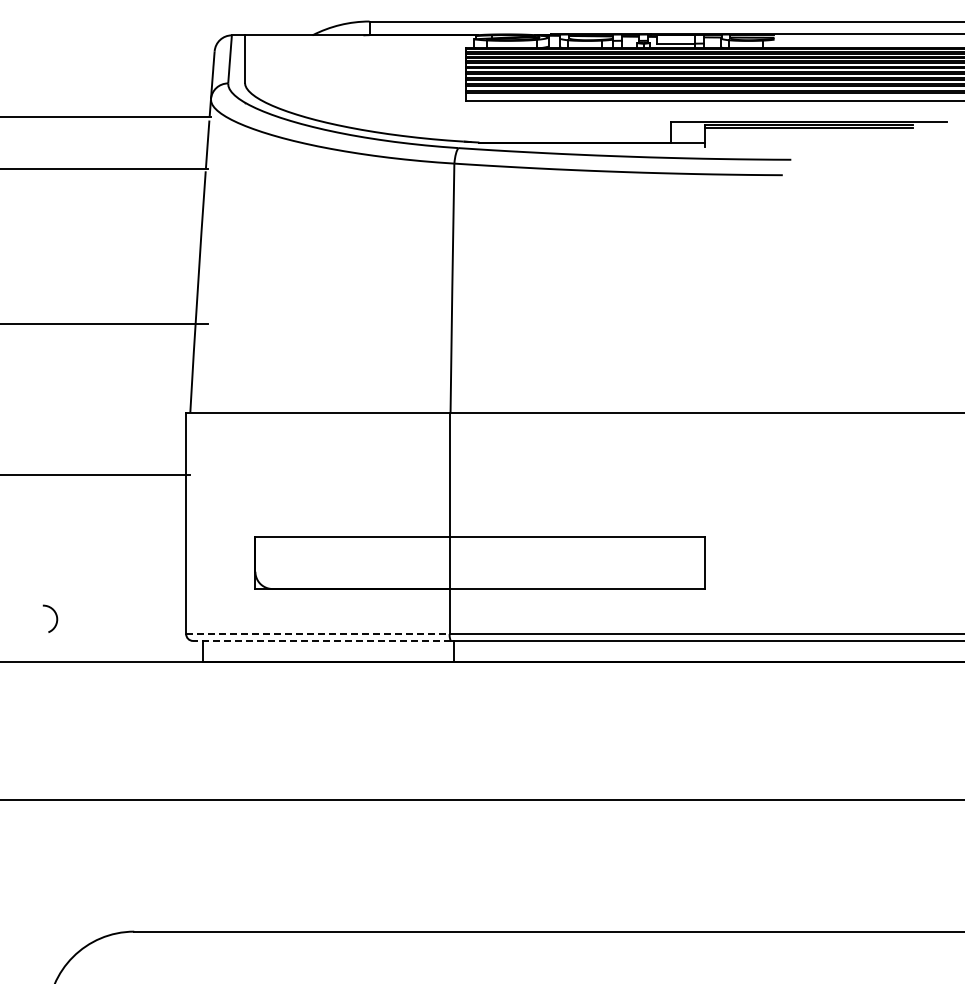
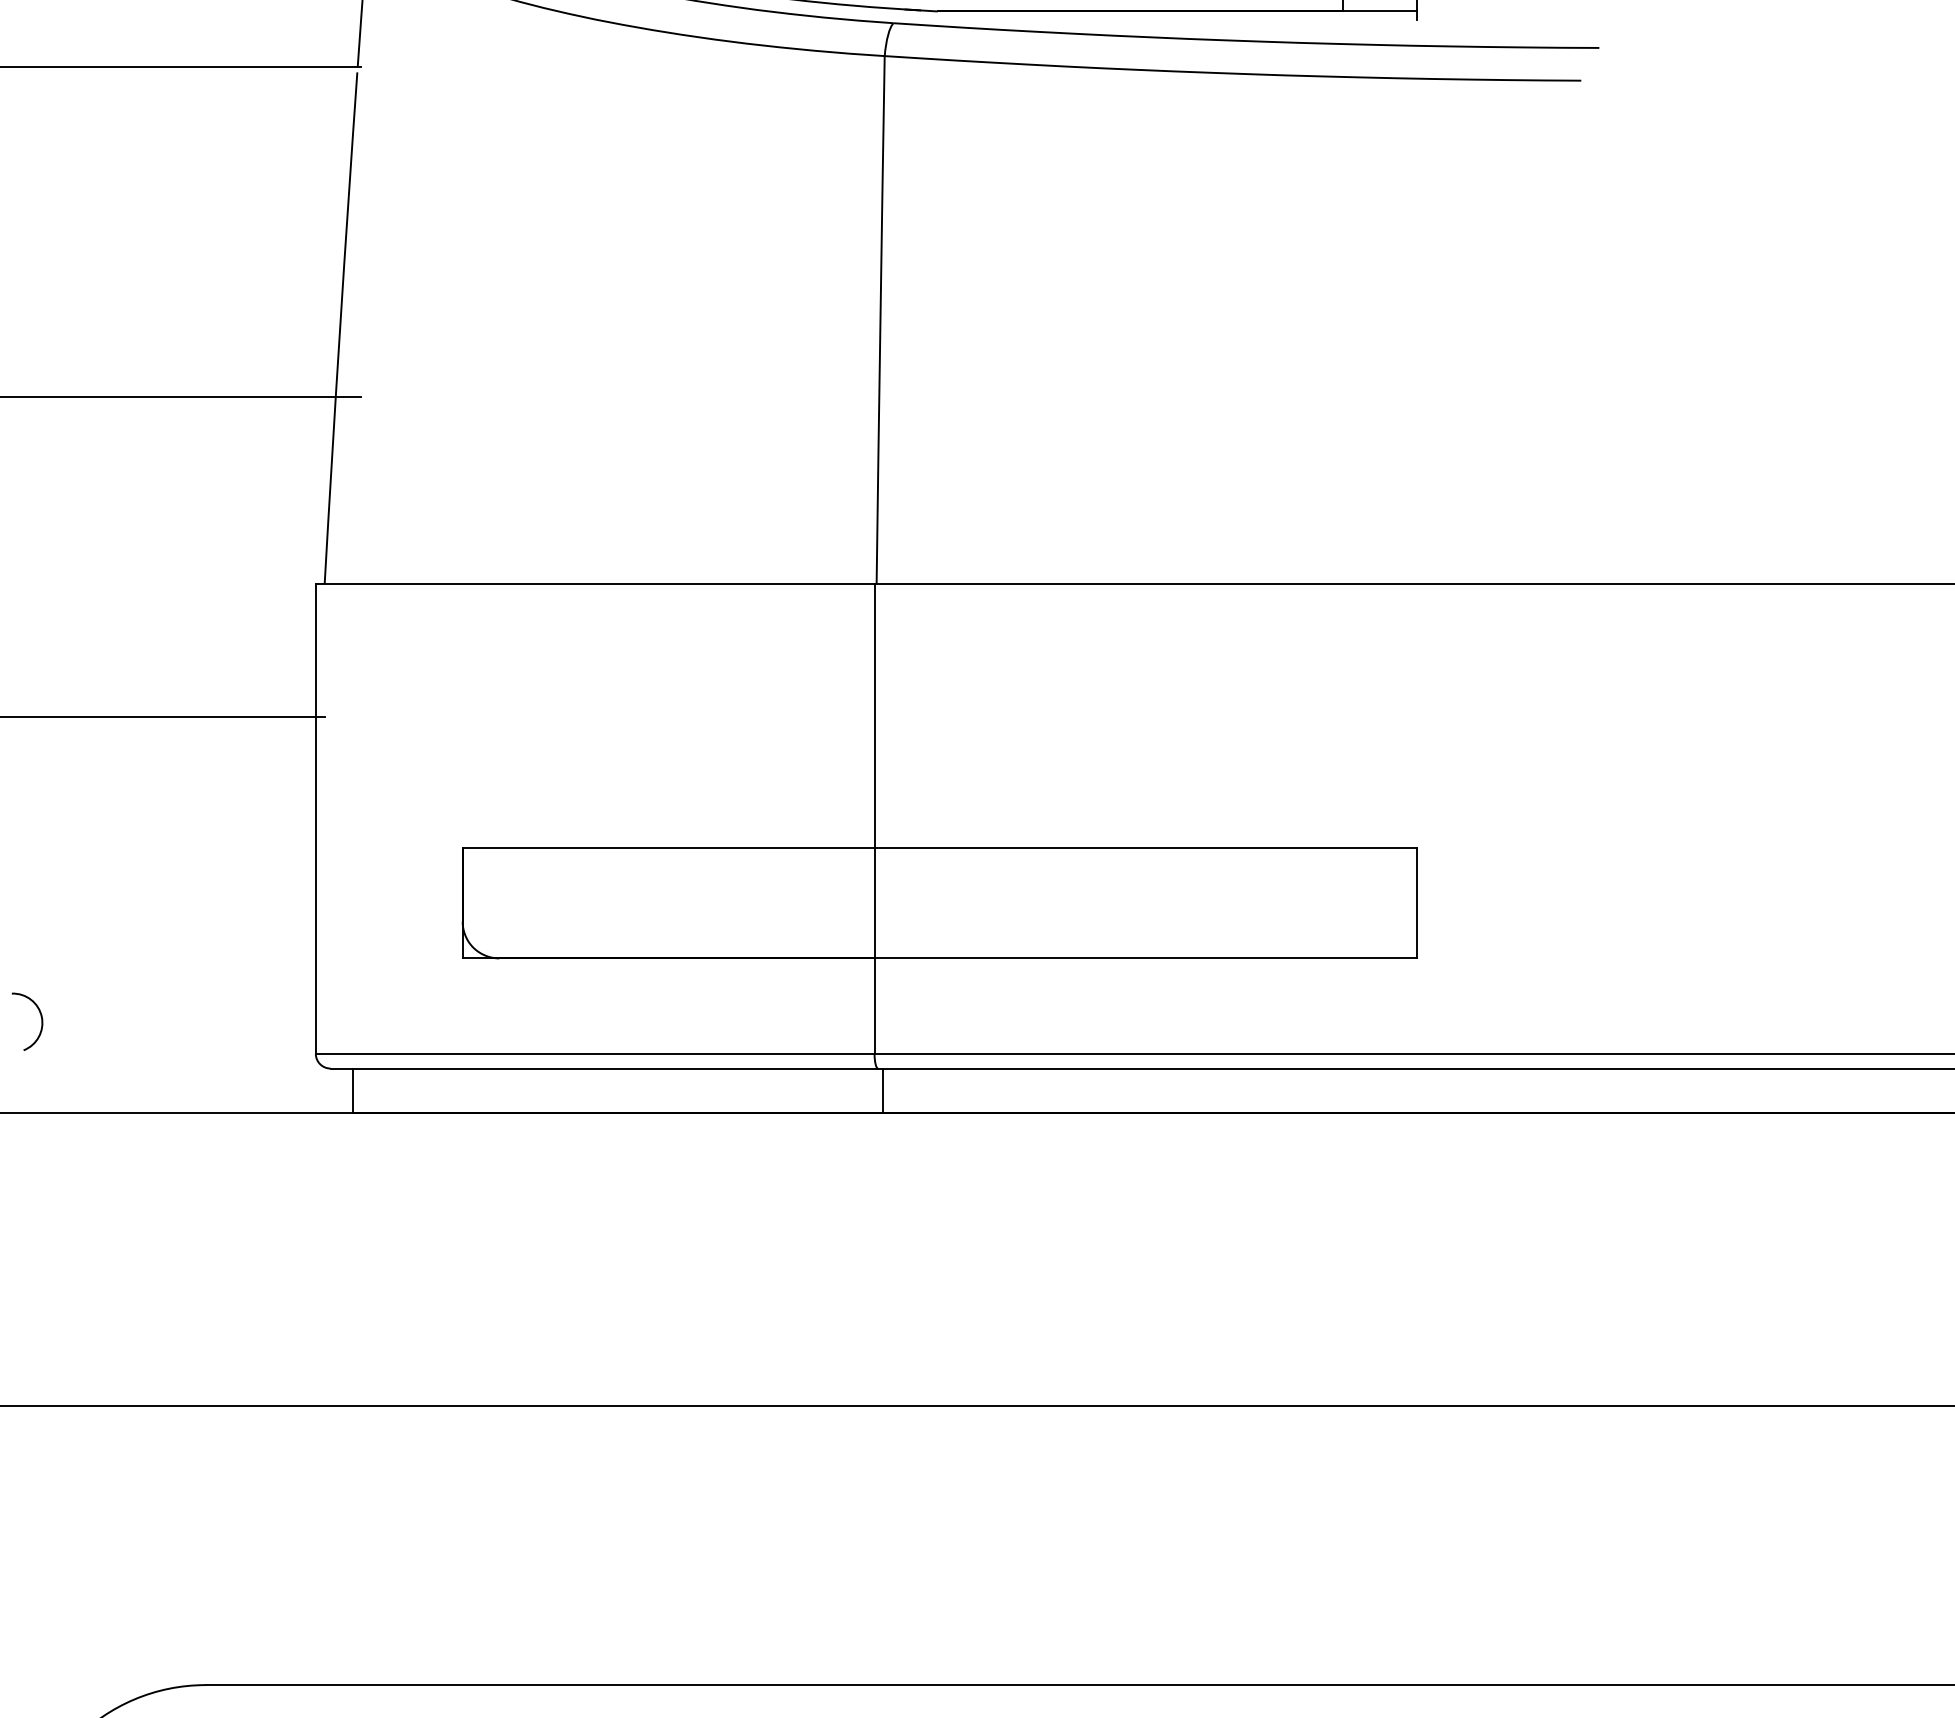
line: (317, 634) -> (594, 1054), dashed -> solid
line: (321, 640) -> (602, 1067), dashed -> solid

